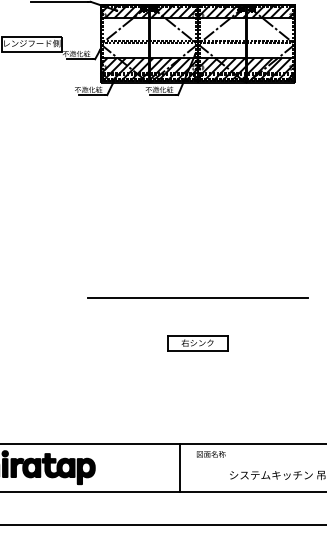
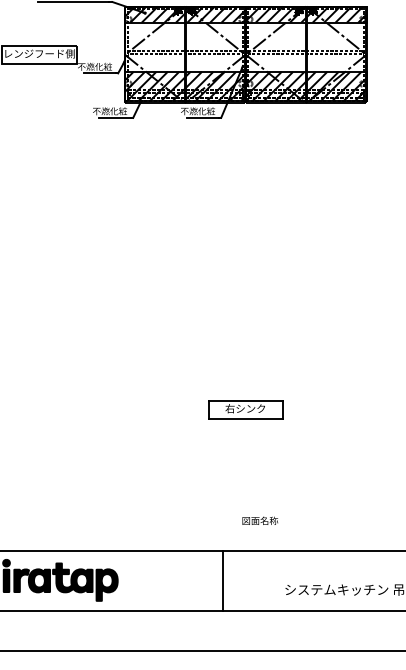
line: (197, 297) -> (245, 369), removed
part: (197, 343) -> (245, 409), moved
text: (210, 454) -> (259, 520), moved

